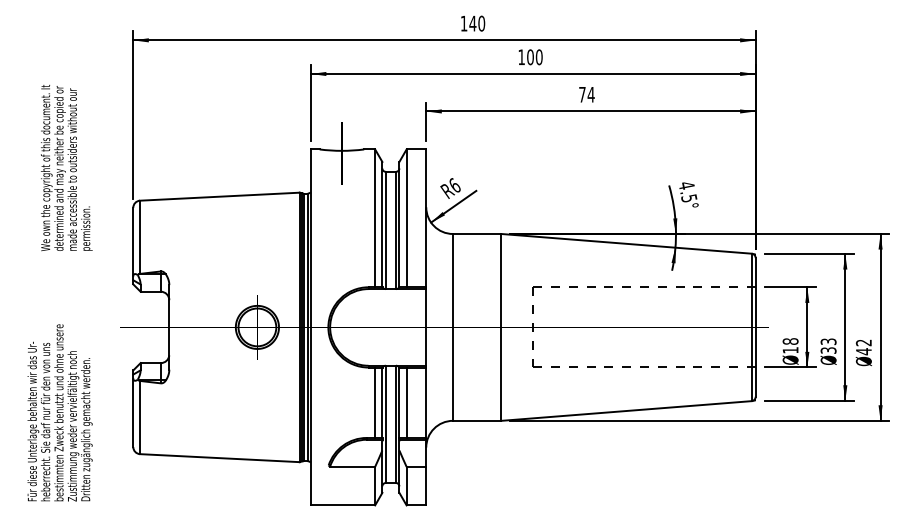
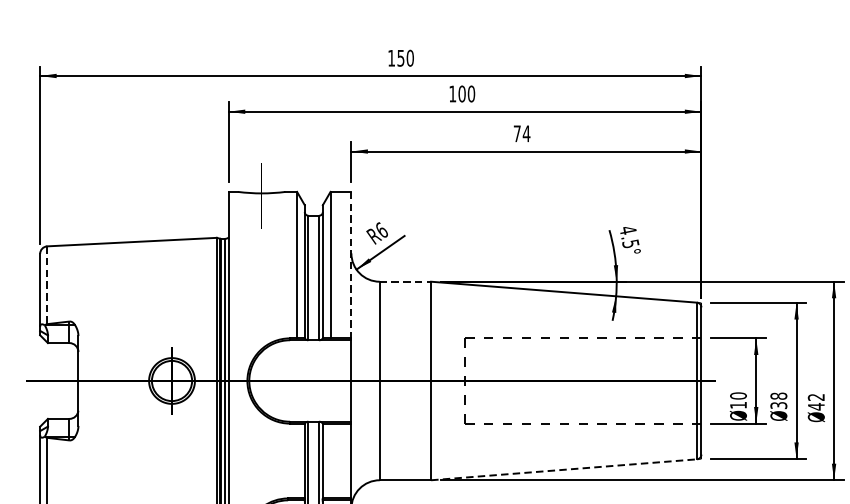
text: (472, 23) -> (400, 58), 140 -> 150
line: (426, 218) -> (351, 265), solid -> dashed
line: (477, 233) -> (405, 281), solid -> dashed
line: (140, 237) -> (47, 285), solid -> dashed
text: (790, 341) -> (738, 395), 18 -> 10
text: (828, 341) -> (778, 395), 33 -> 38
line: (375, 402) -> (297, 460), removed
line: (406, 402) -> (330, 460), removed
line: (626, 411) -> (564, 470), solid -> dashed

